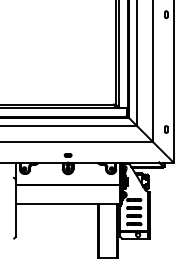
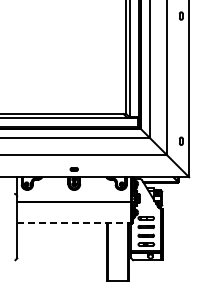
line: (68, 203) -> (74, 222), solid -> dashed

